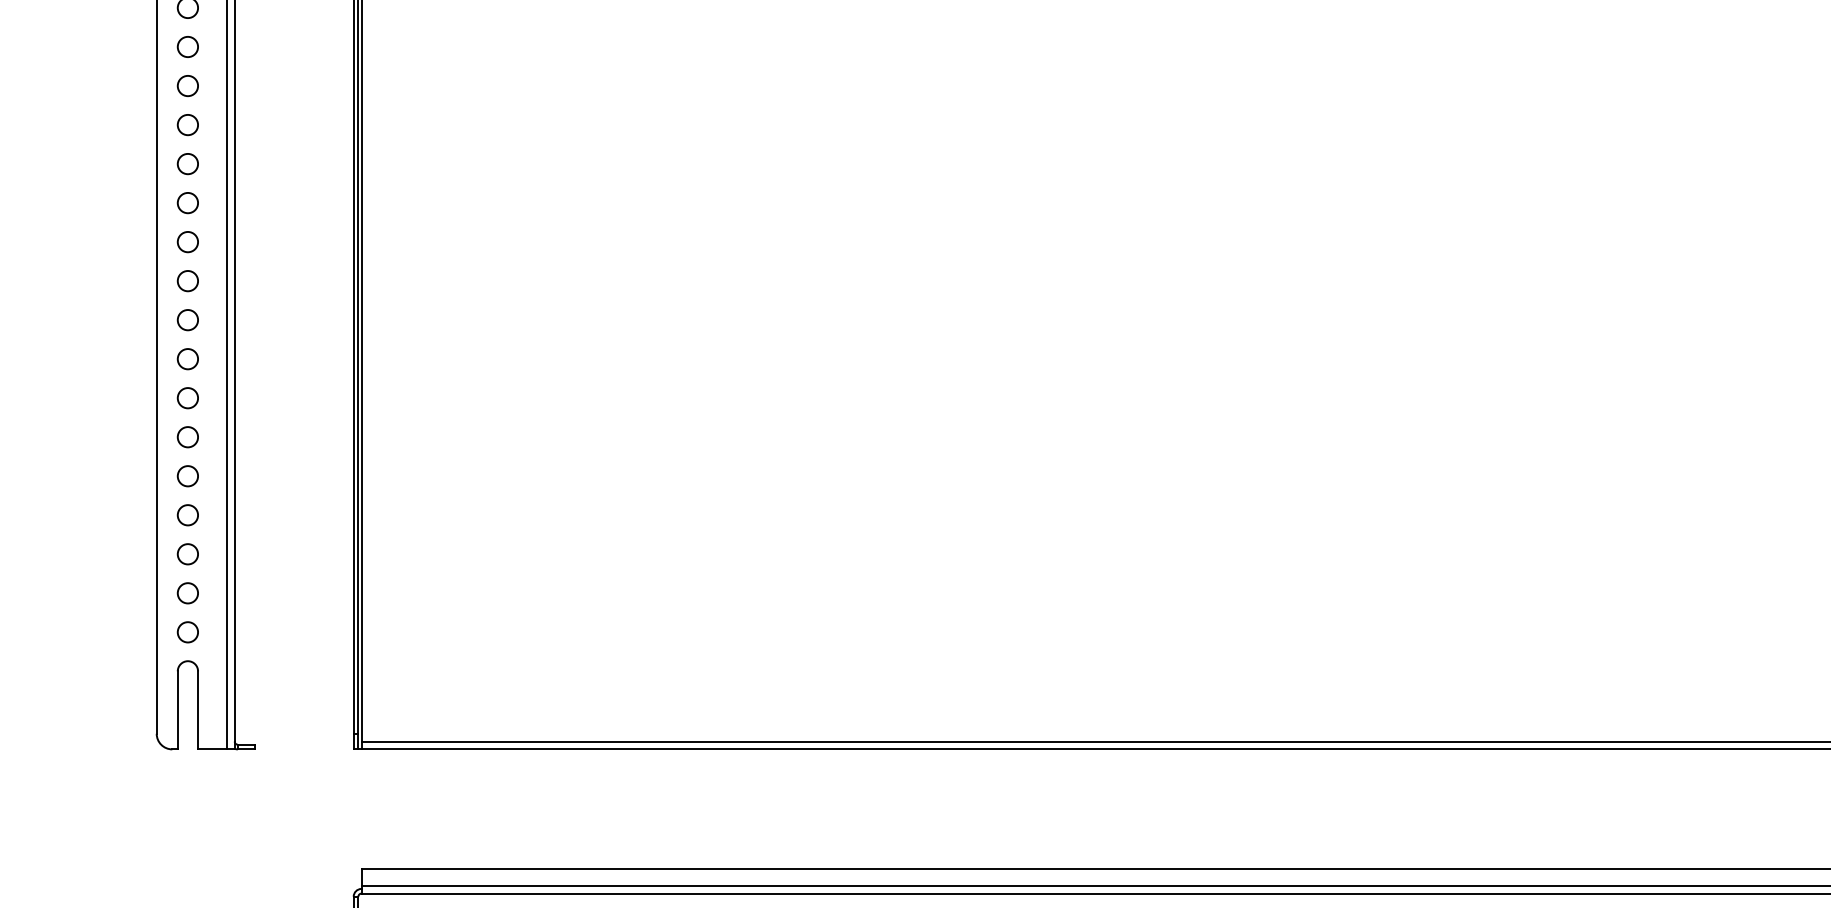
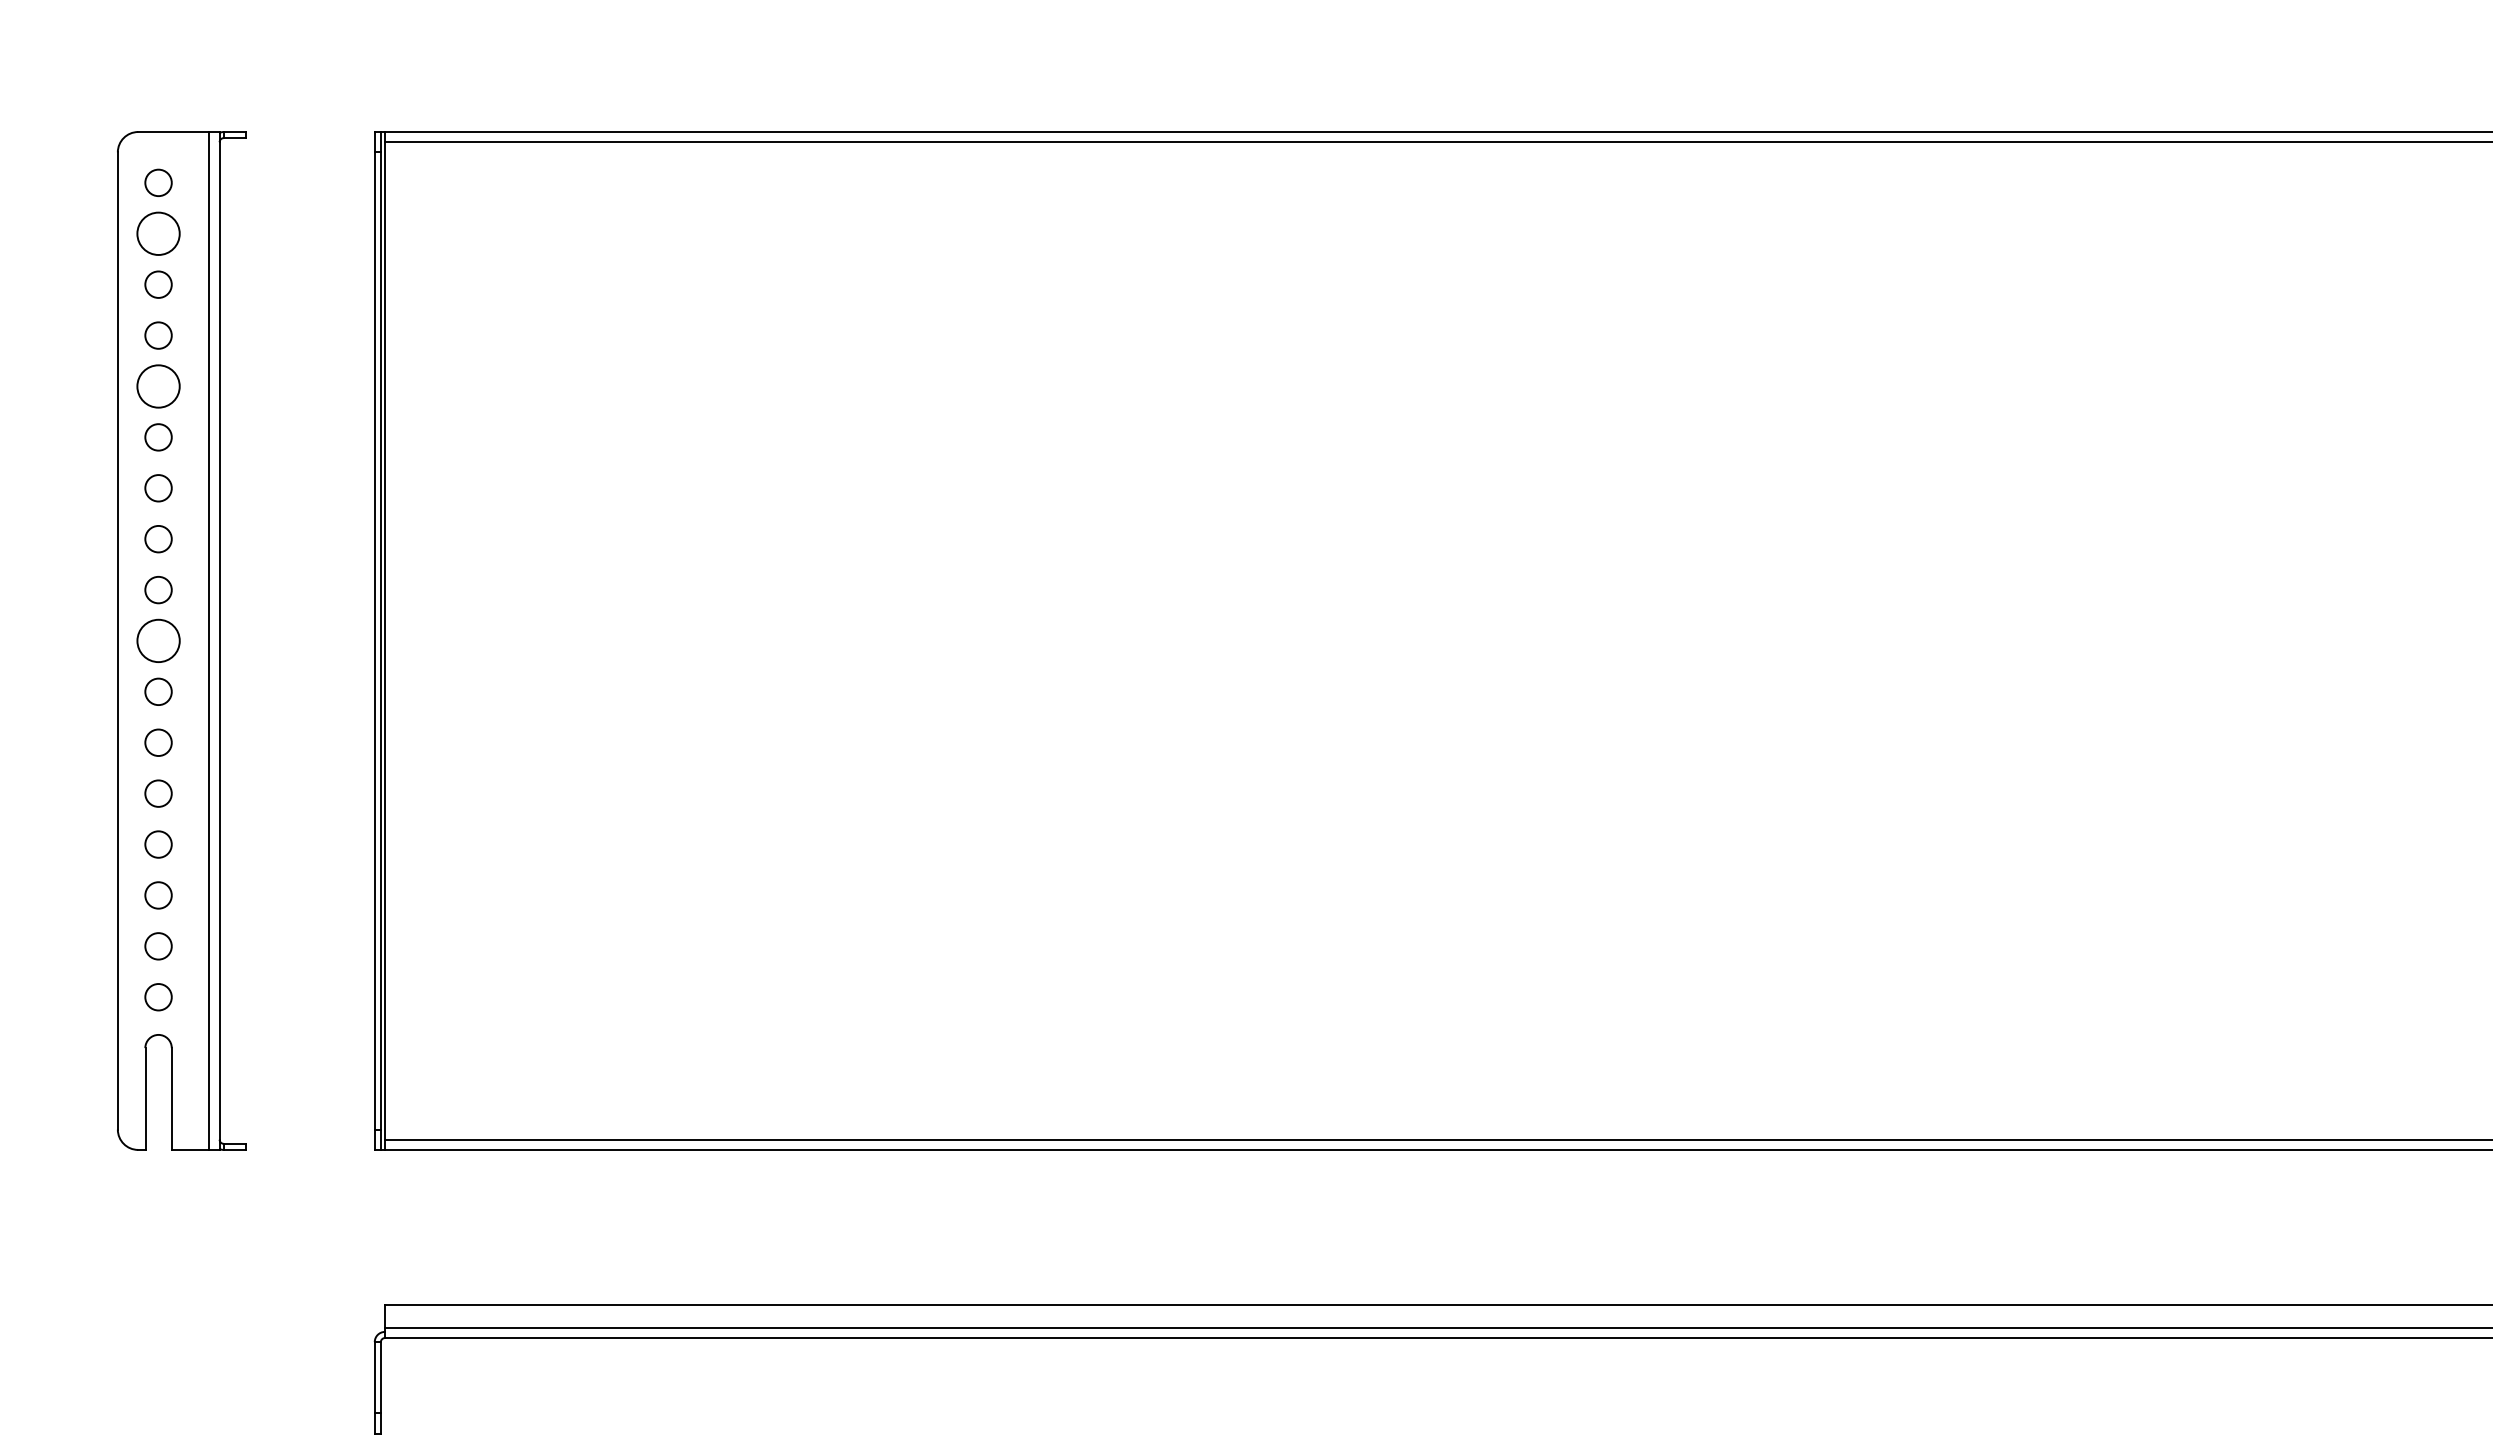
circle: (187, 46) -> (158, 233), size x1.6
circle: (187, 164) -> (158, 386), size x1.6
circle: (187, 358) -> (158, 640), size x1.6

